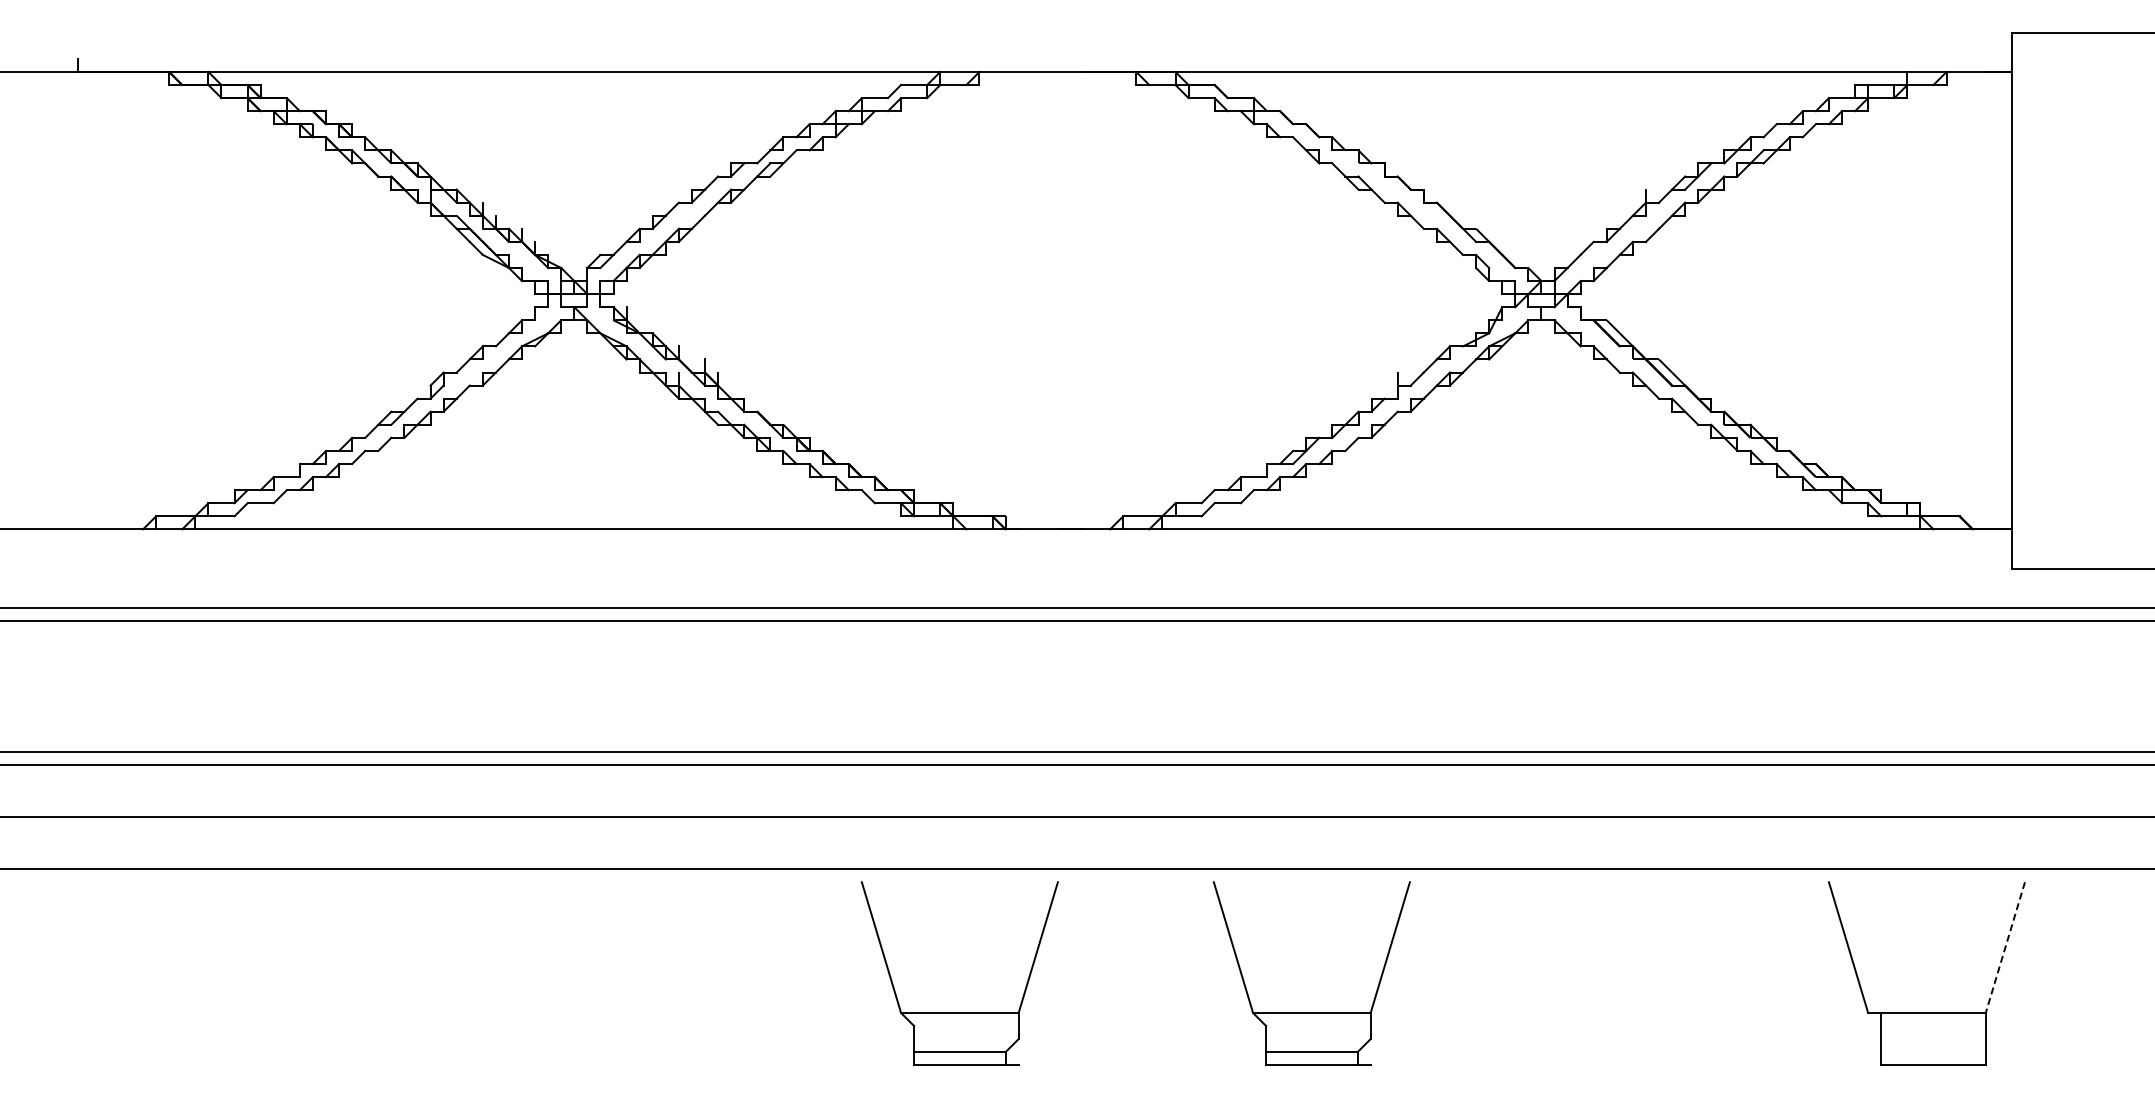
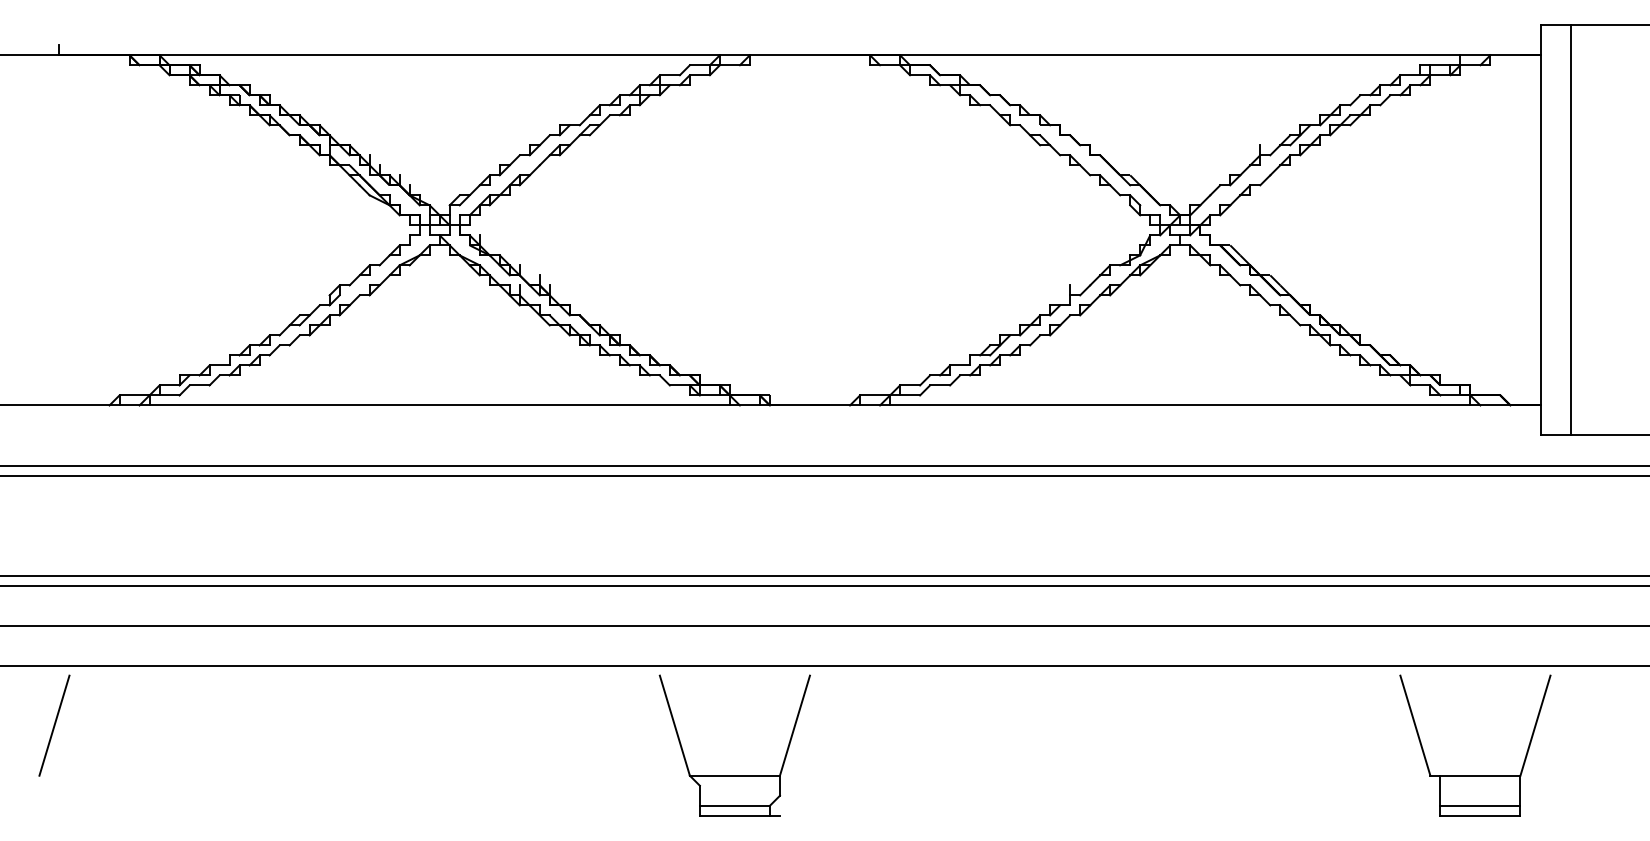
line: (2051, 300) -> (1570, 230), added
line: (70, 947) -> (53, 725), added
line: (2005, 948) -> (1535, 726), dashed -> solid
part: (1311, 1012) -> (1004, 775), removed
line: (1933, 1052) -> (1480, 806), added

